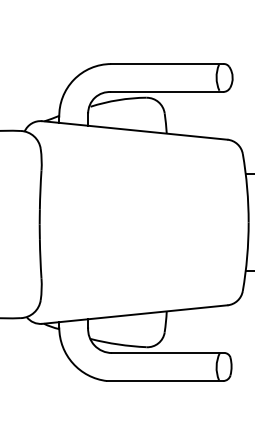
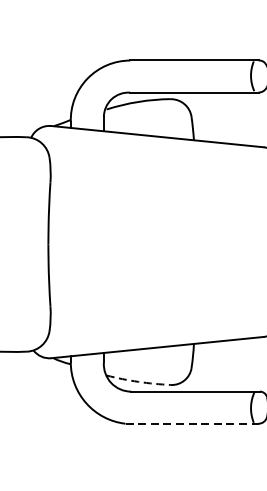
arc: (118, 344) -> (138, 381), solid -> dashed
line: (165, 380) -> (192, 423), solid -> dashed

